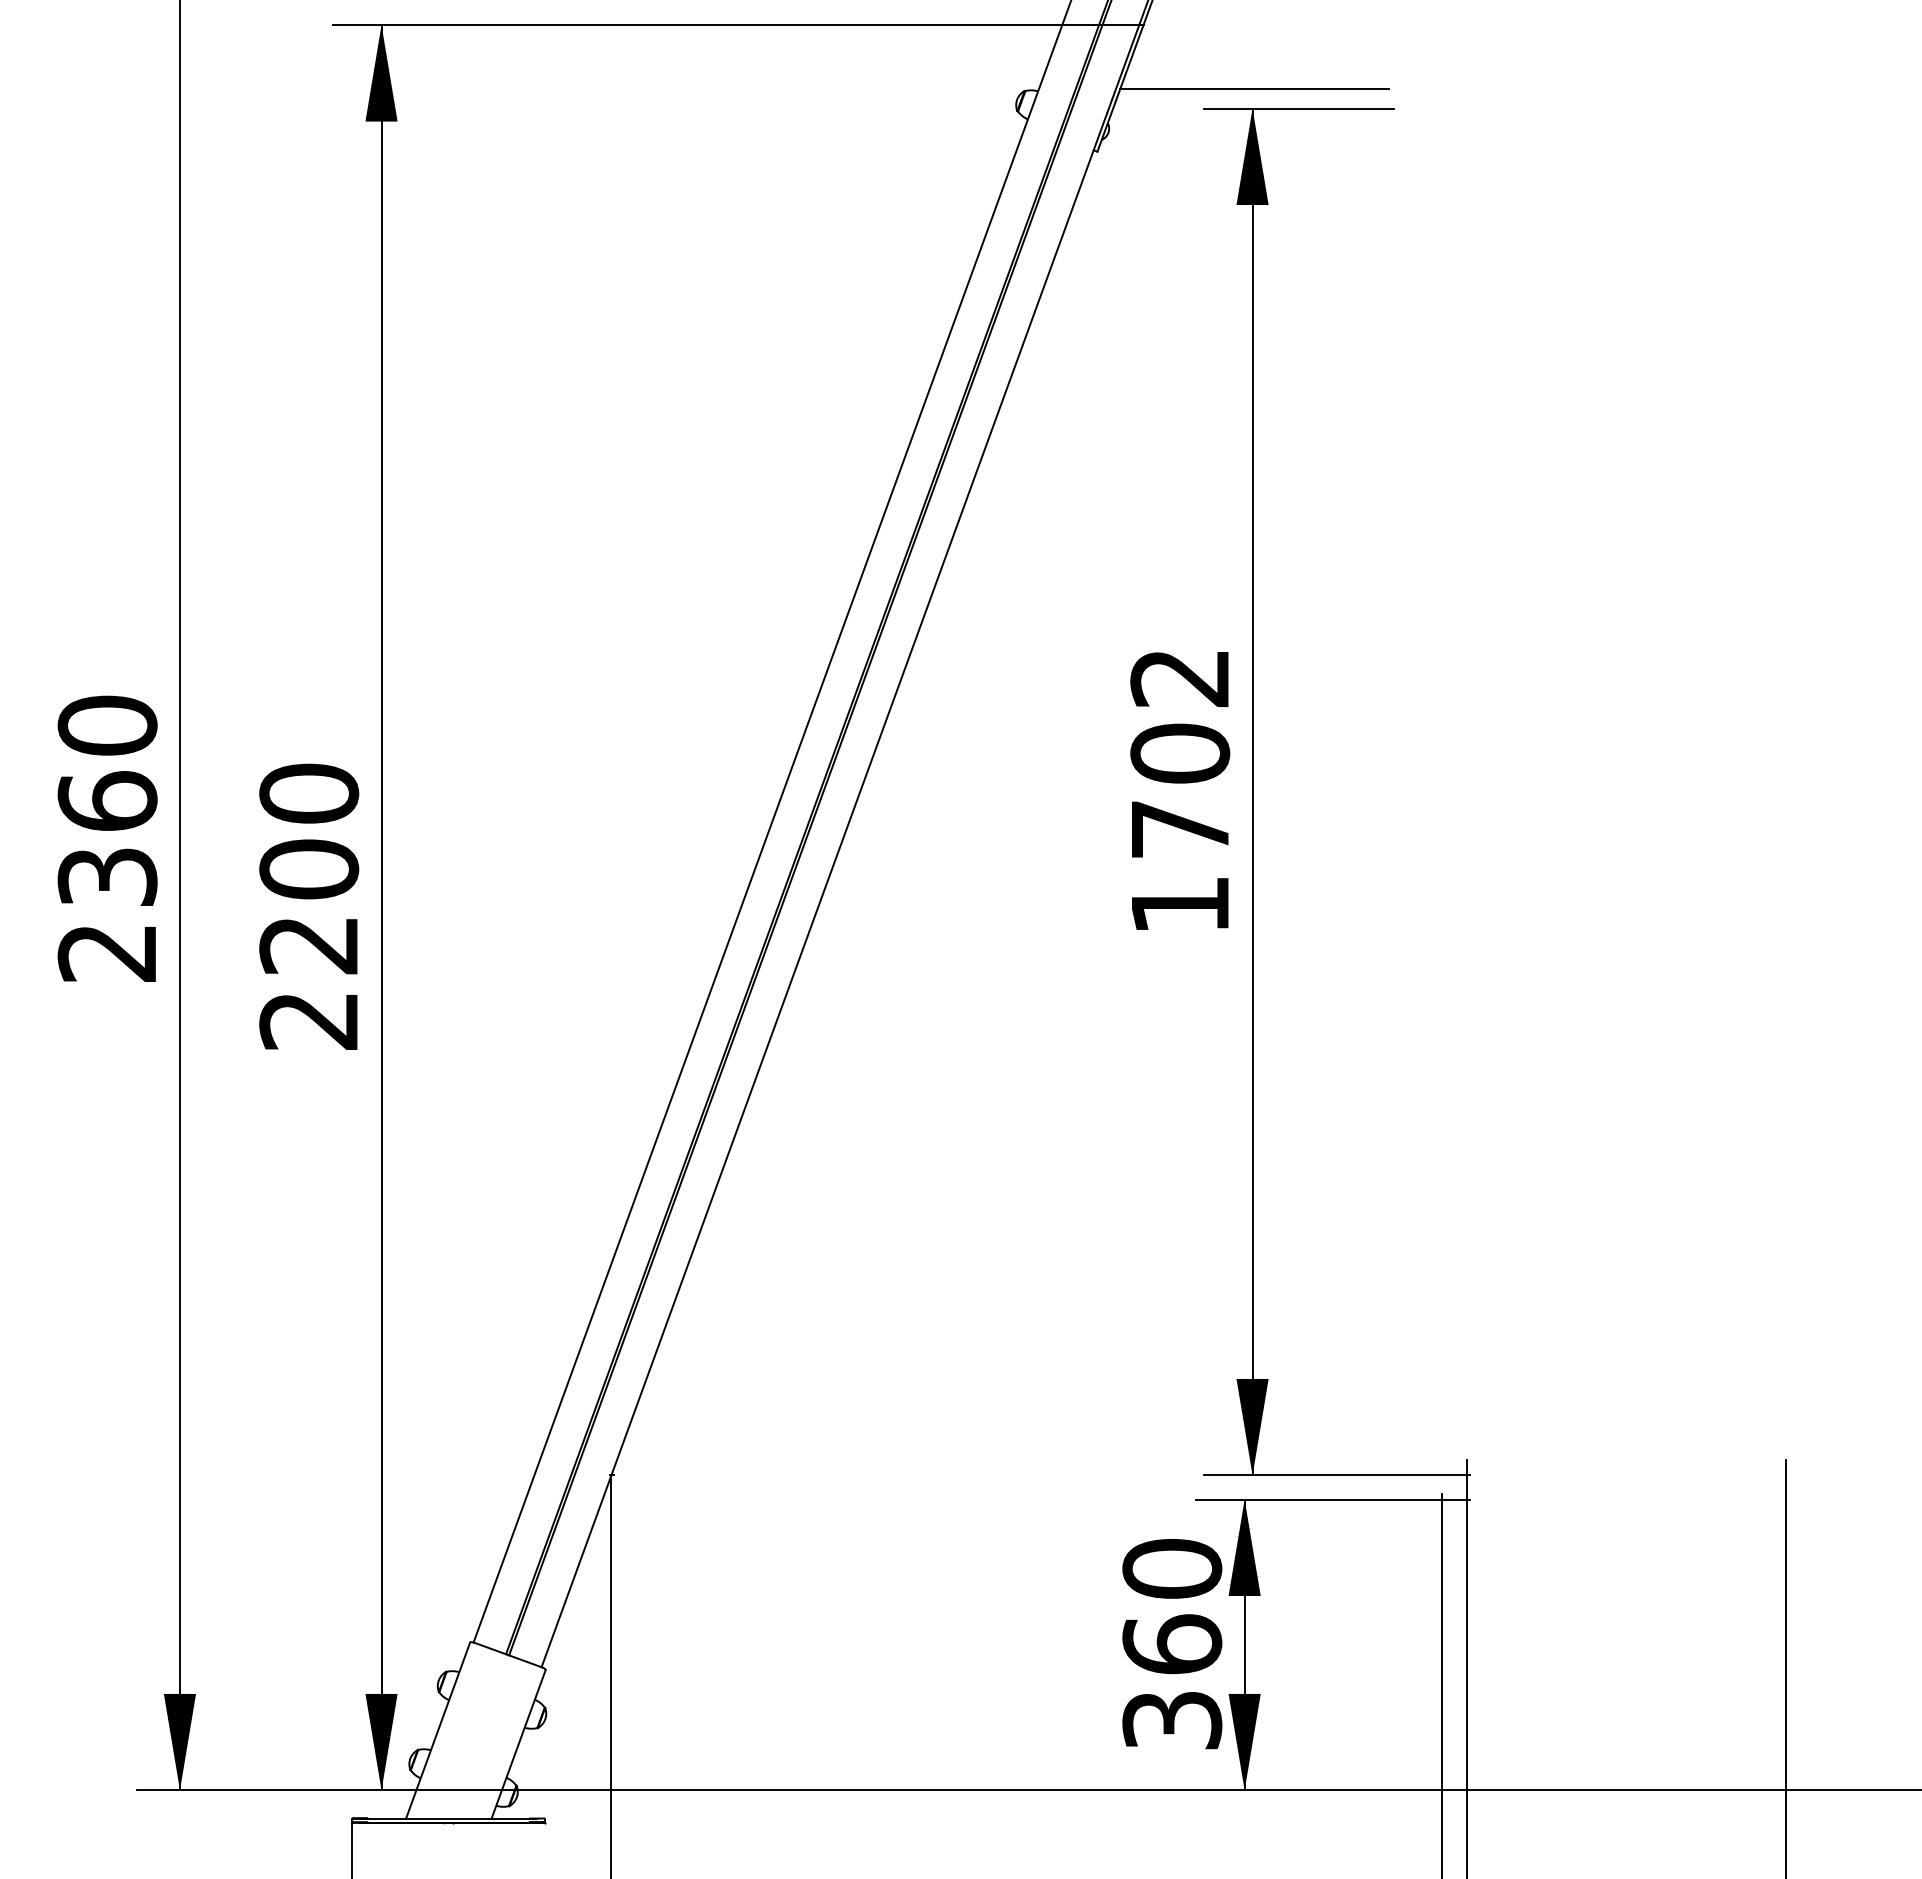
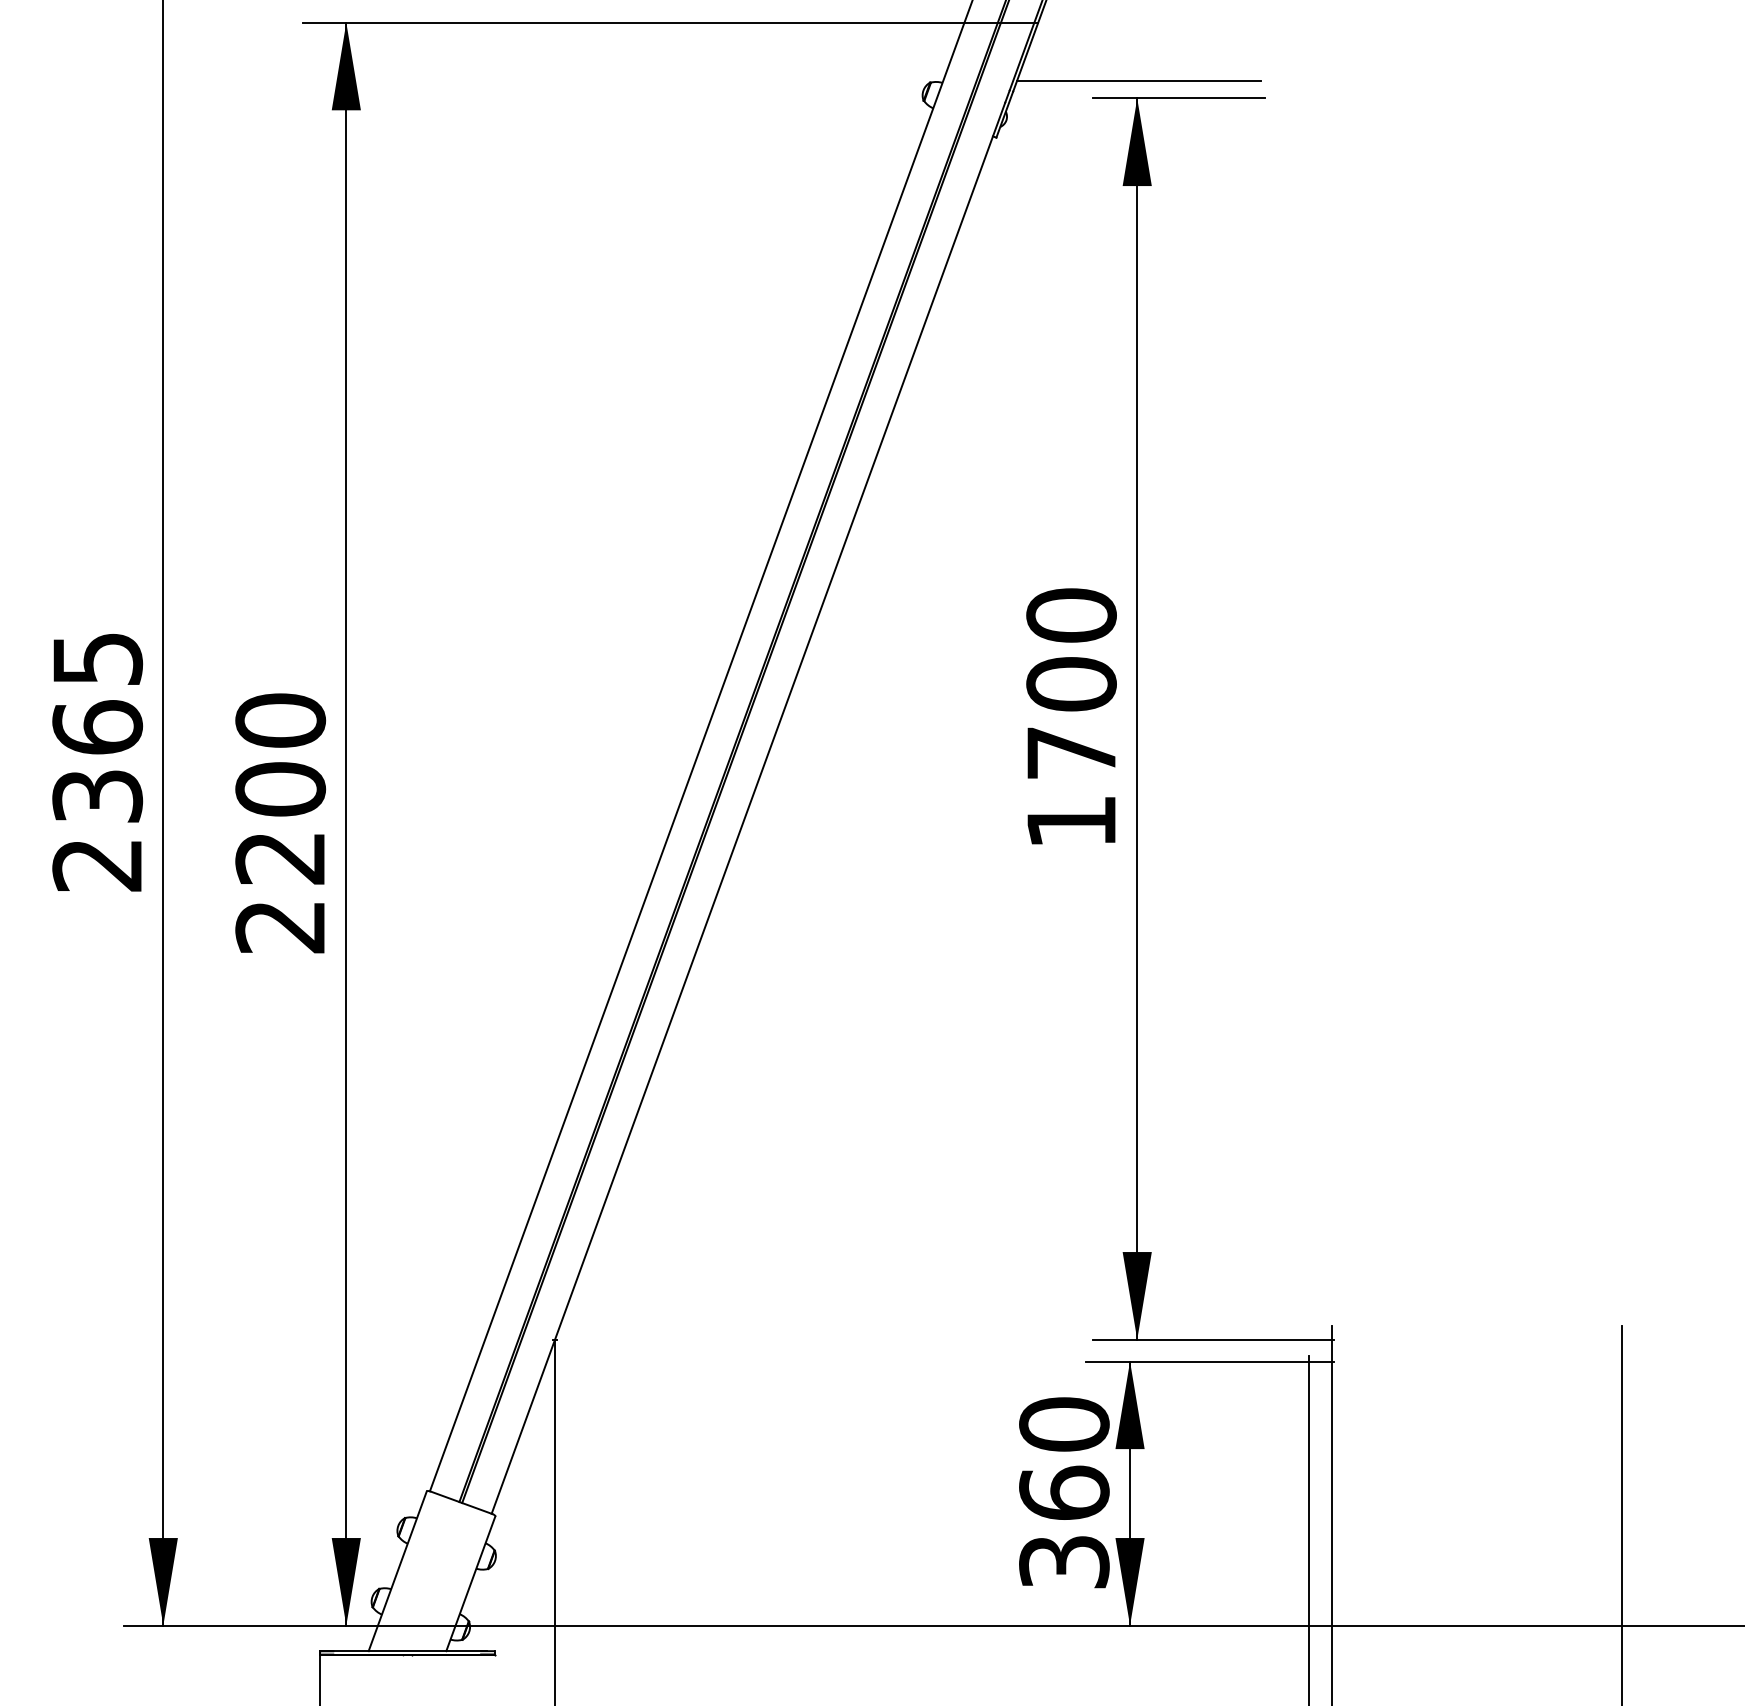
text: (1180, 677) -> (1071, 615), 1702 -> 1700
text: (107, 725) -> (97, 658), 2360 -> 2365

